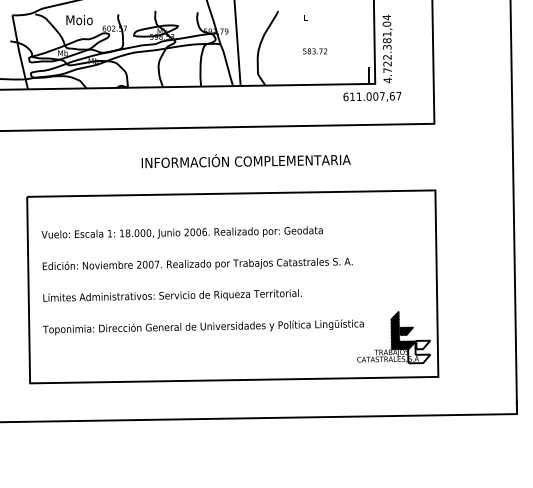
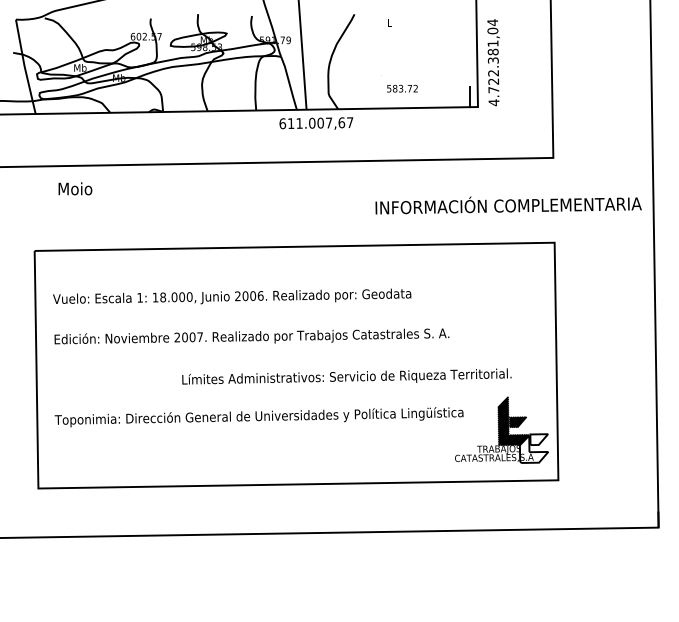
text: (79, 19) -> (75, 188), moved
text: (315, 51) -> (402, 88), moved
text: (372, 96) -> (316, 123), moved
text: (246, 161) -> (508, 205), moved
text: (172, 295) -> (346, 376), moved

